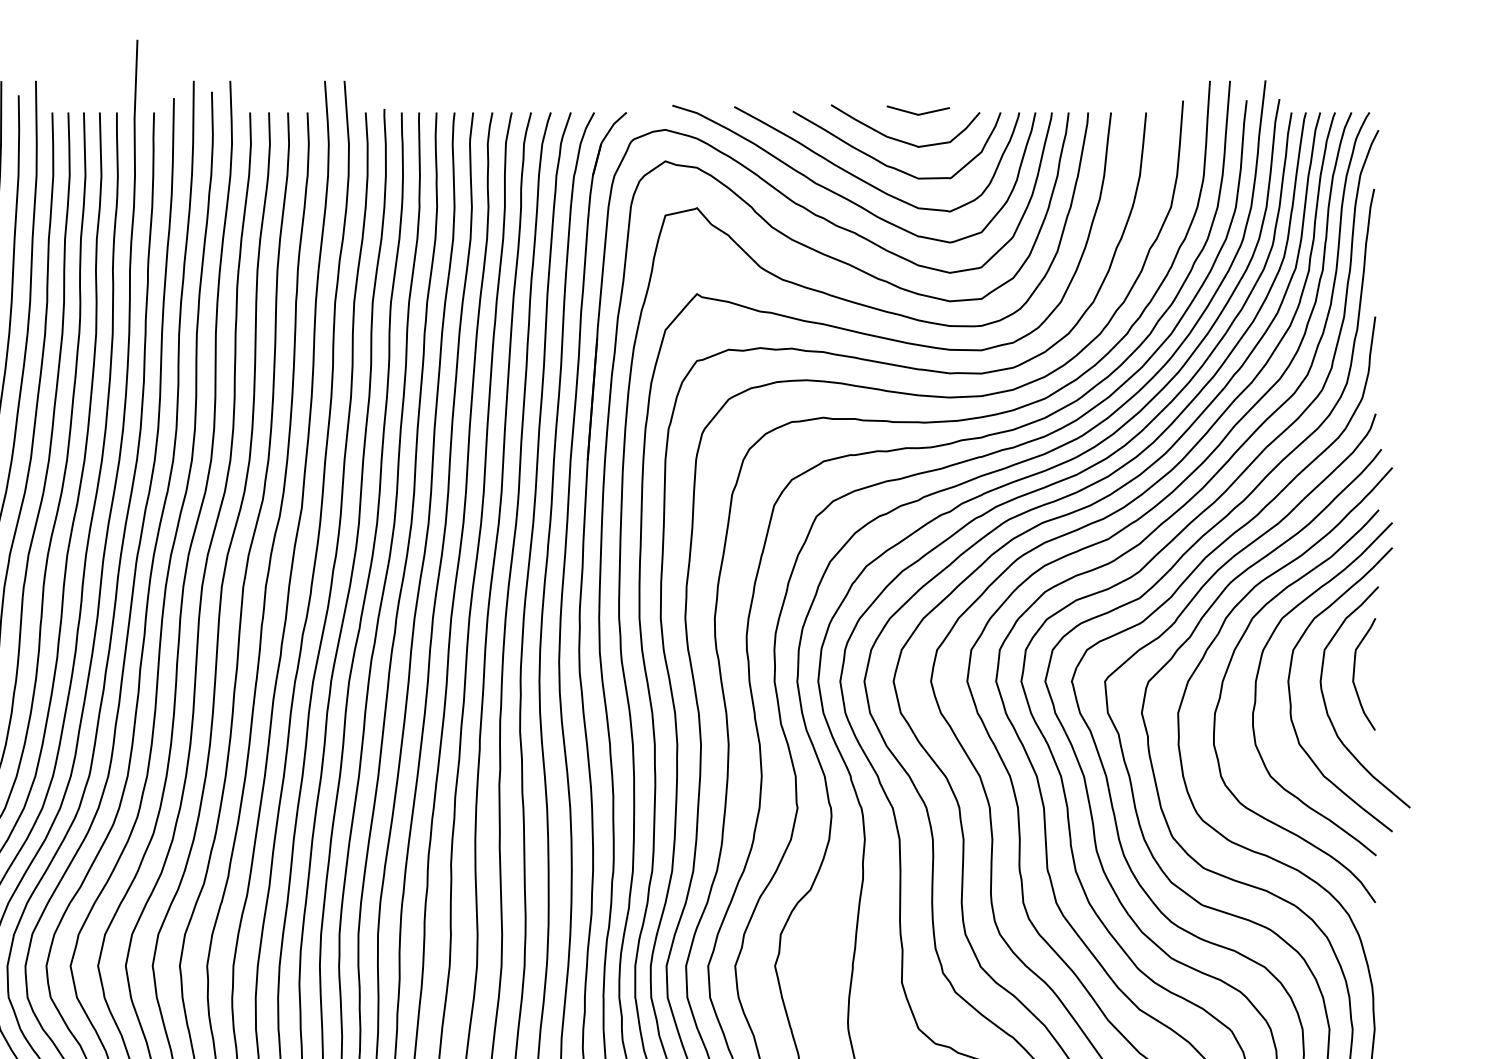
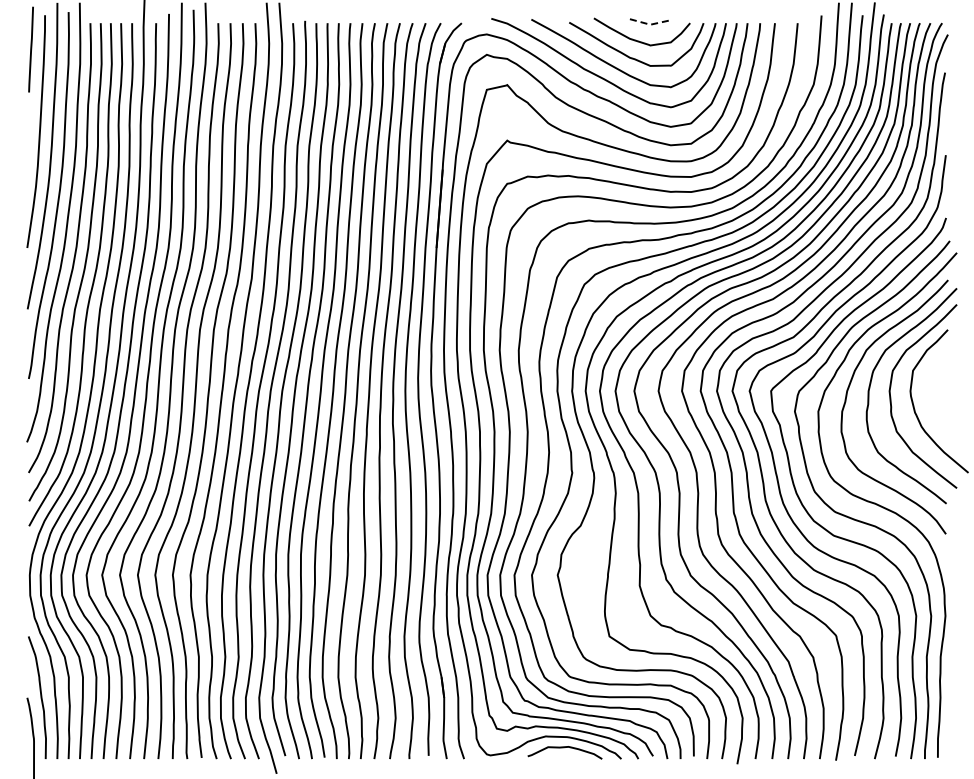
line: (918, 114) -> (650, 24), solid -> dashed
curve: (1354, 674) -> (932, 386), removed

